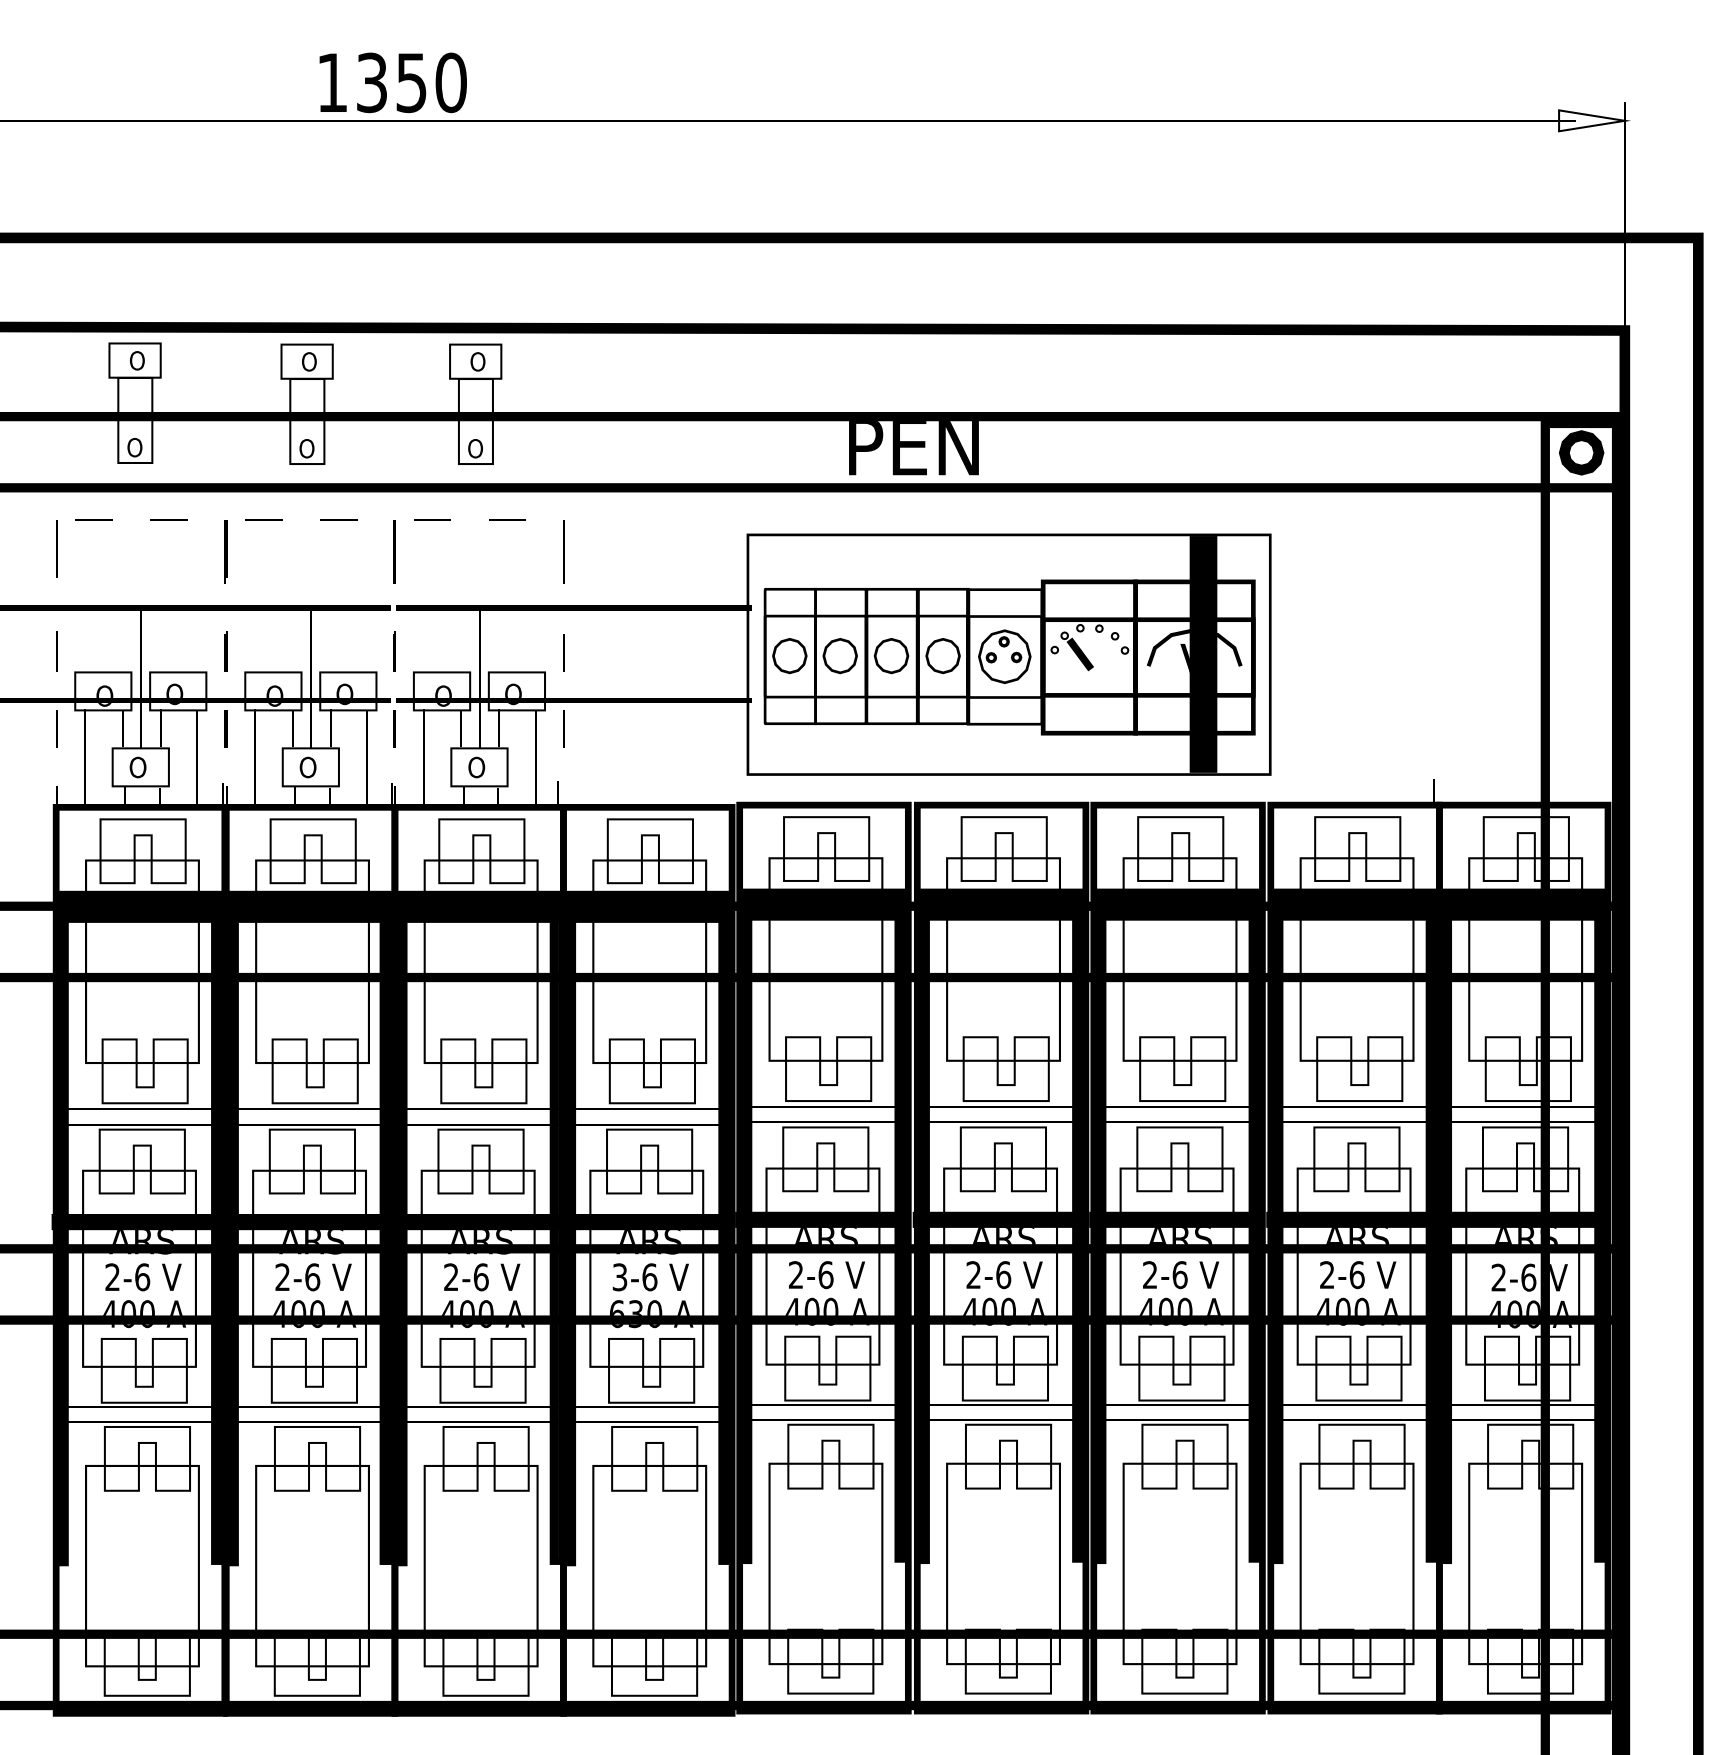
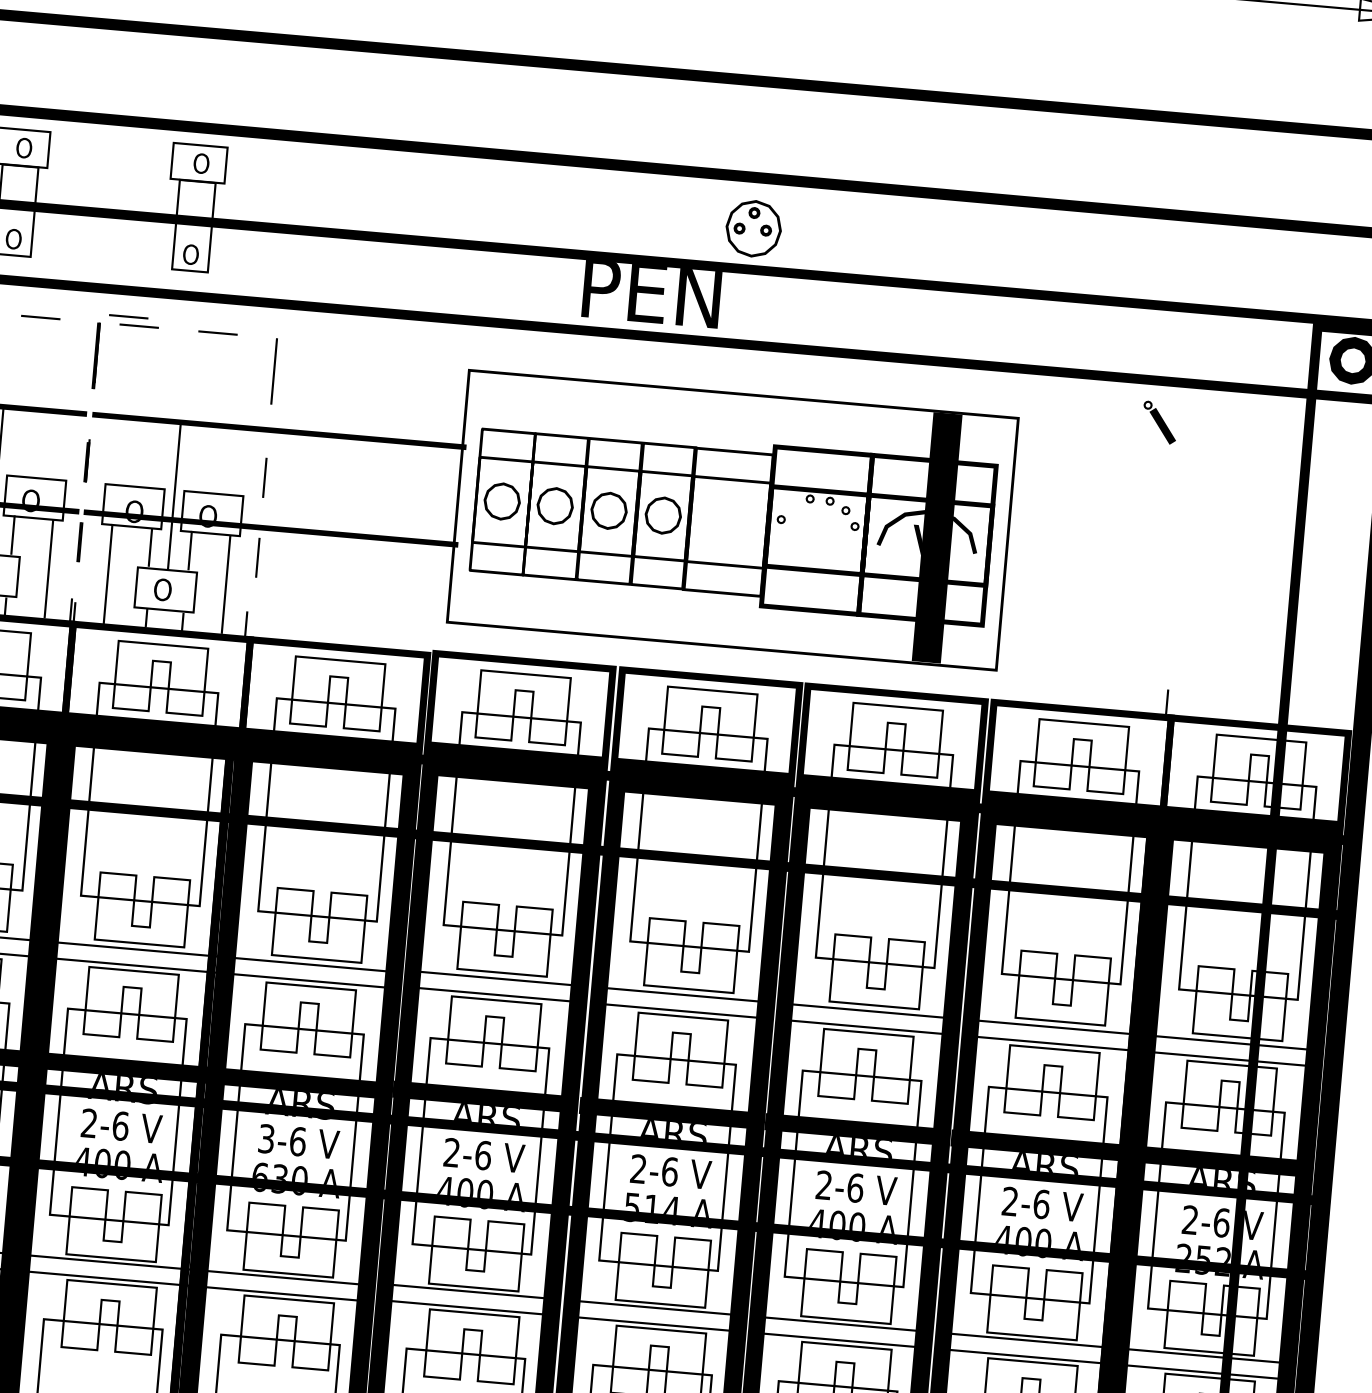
line: (421, 511) -> (128, 315), added
part: (1076, 651) -> (1159, 422), moved
part: (1004, 656) -> (753, 228), moved
text: (989, 1311) -> (651, 1208), 400 -> 514
text: (1514, 1314) -> (1203, 1260), 400 -> 252

